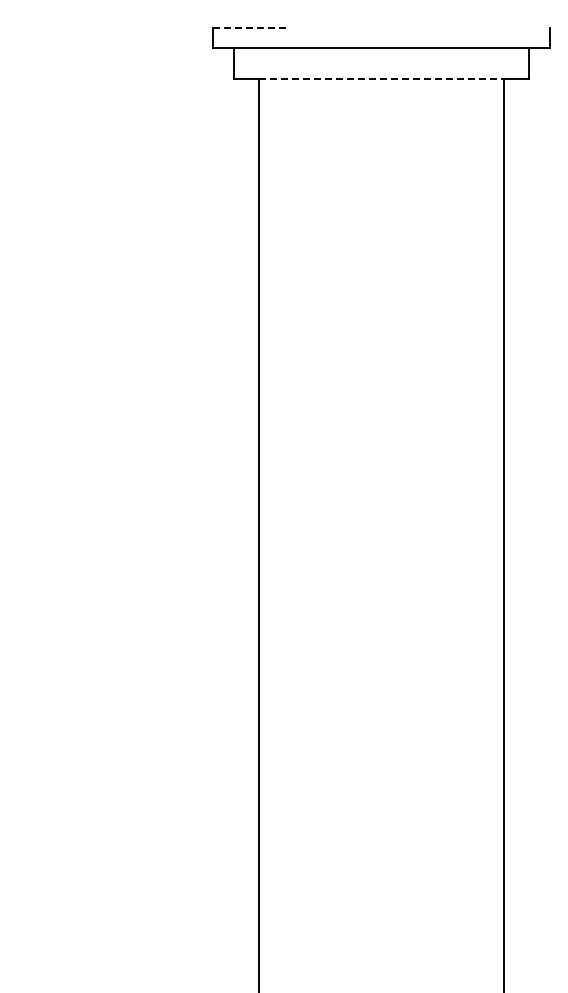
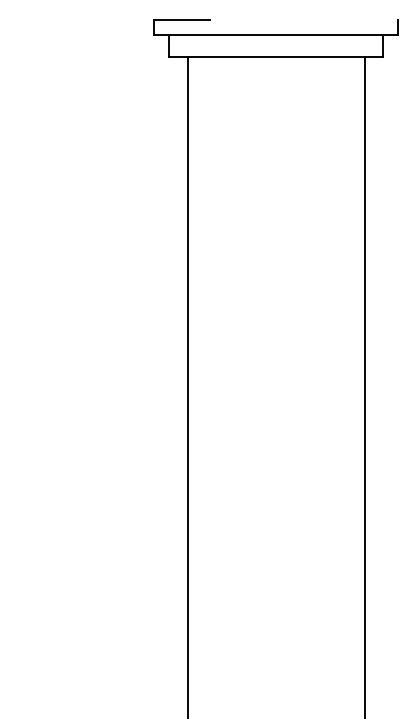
line: (252, 27) -> (182, 20), dashed -> solid
line: (381, 78) -> (276, 56), dashed -> solid

